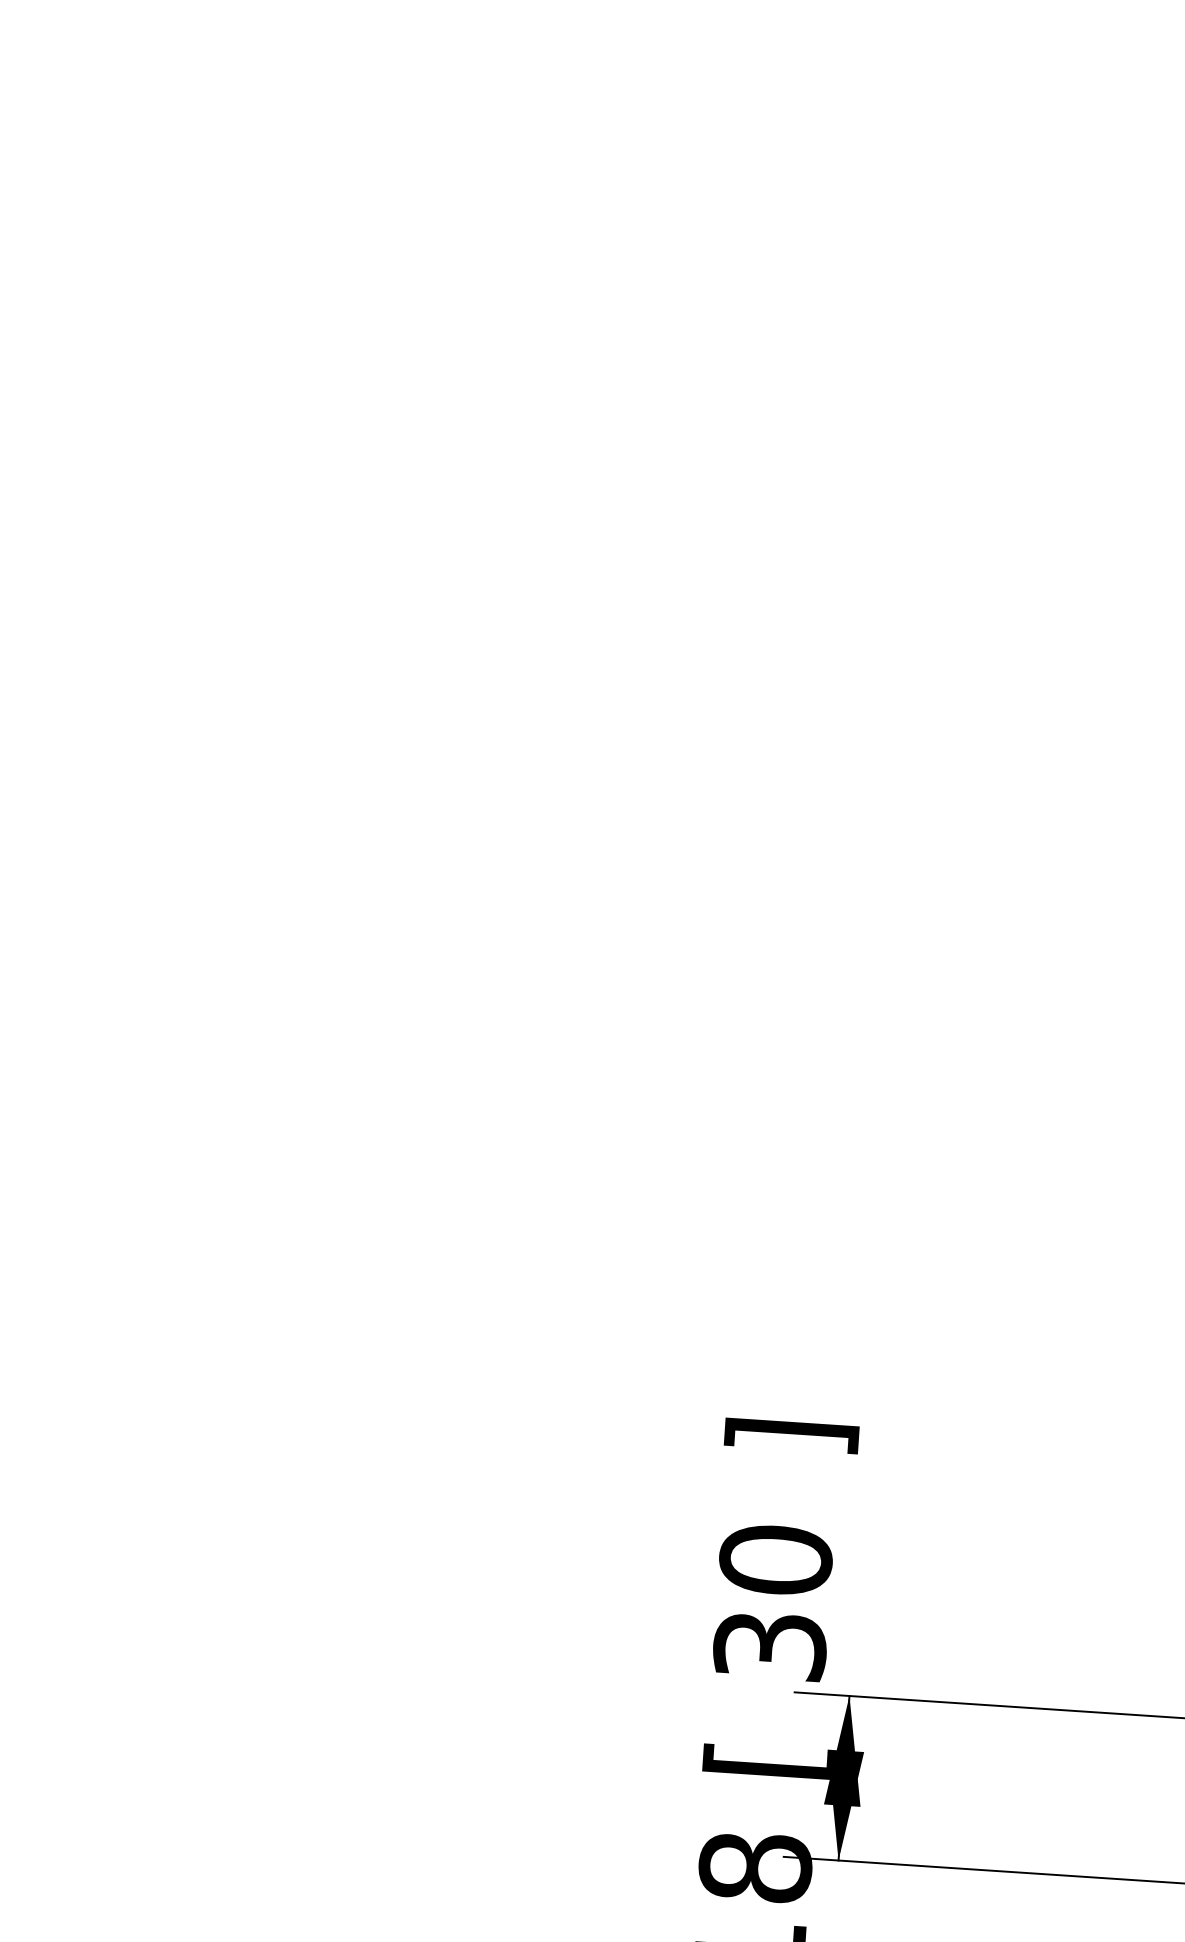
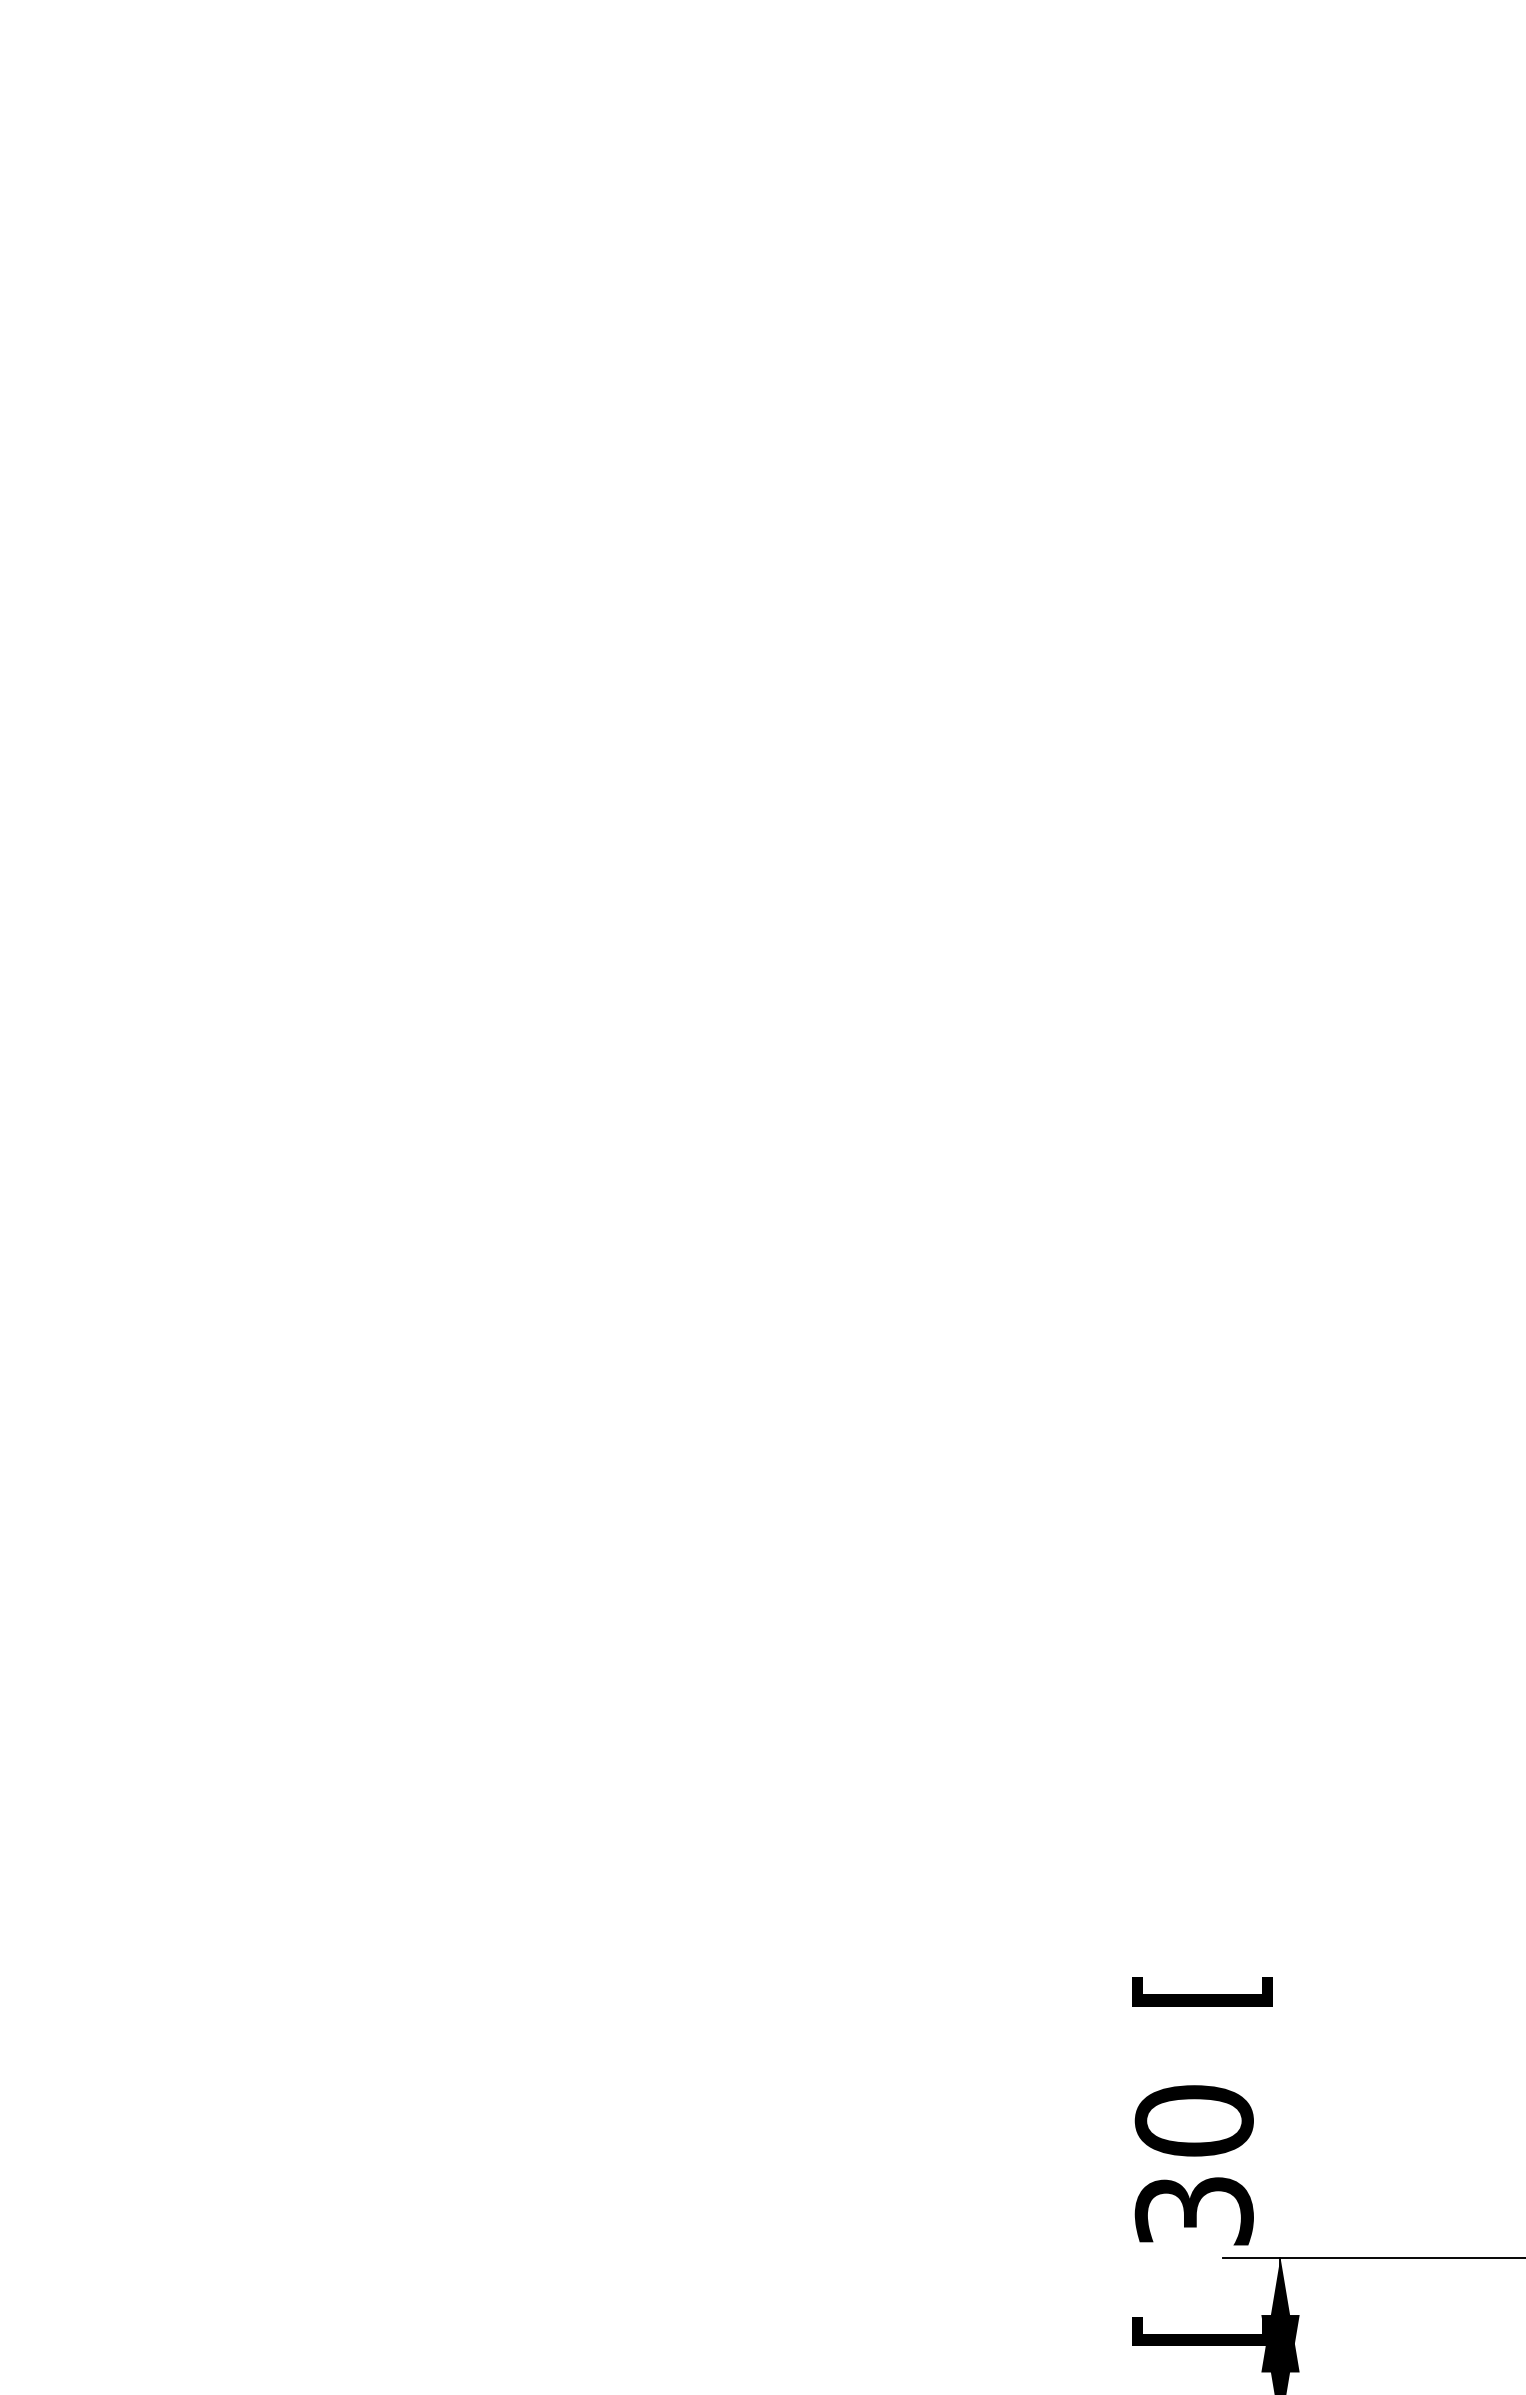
text: (791, 1437) -> (1202, 1991), ] -> [

